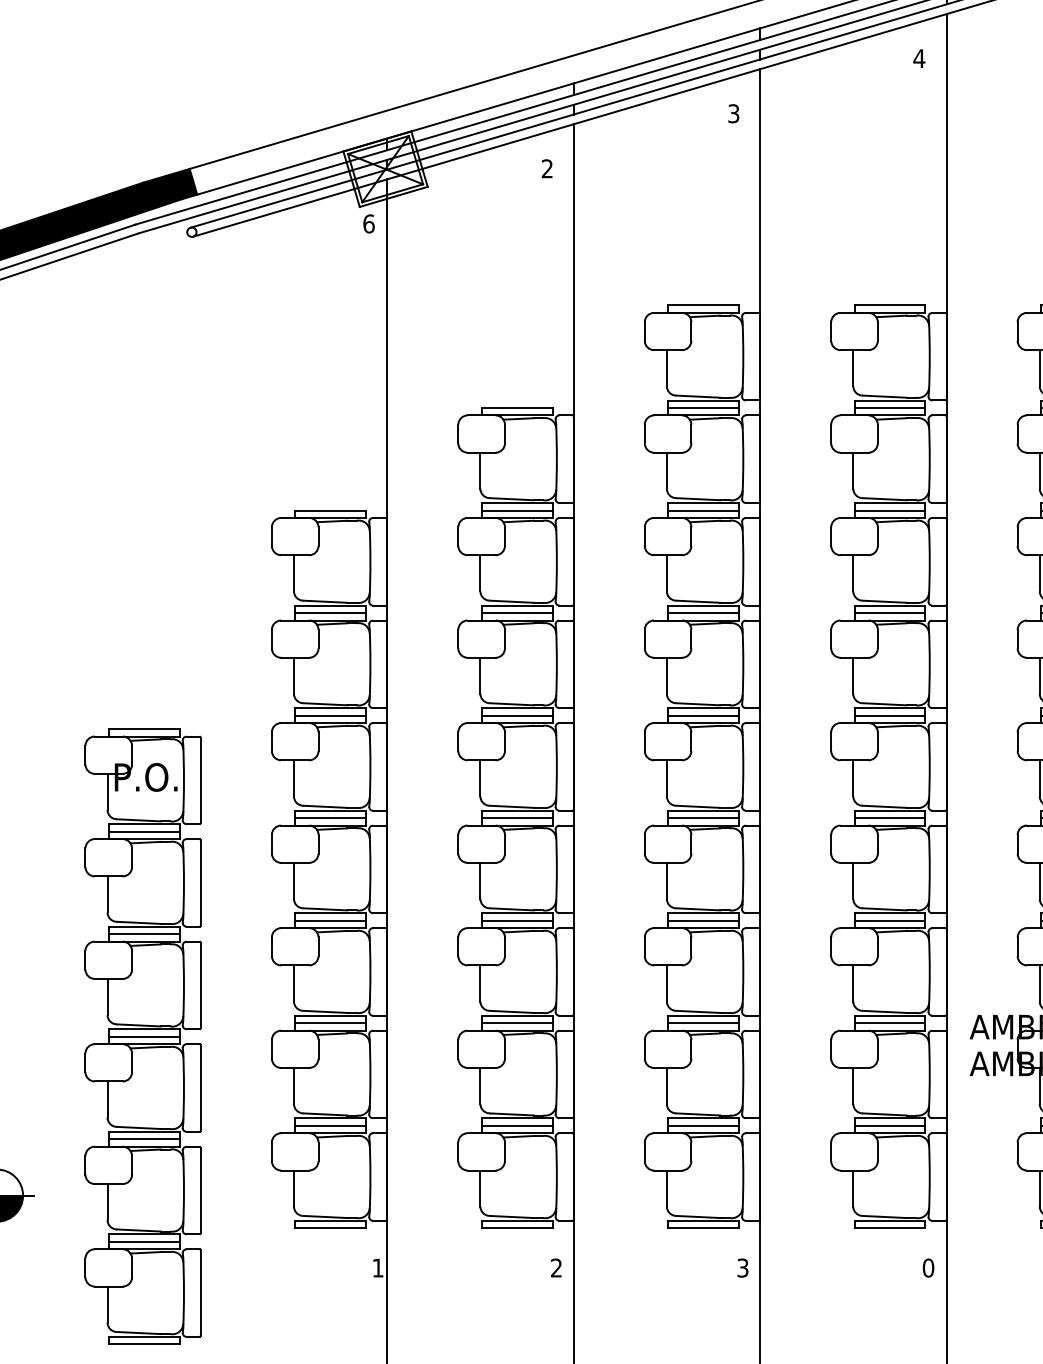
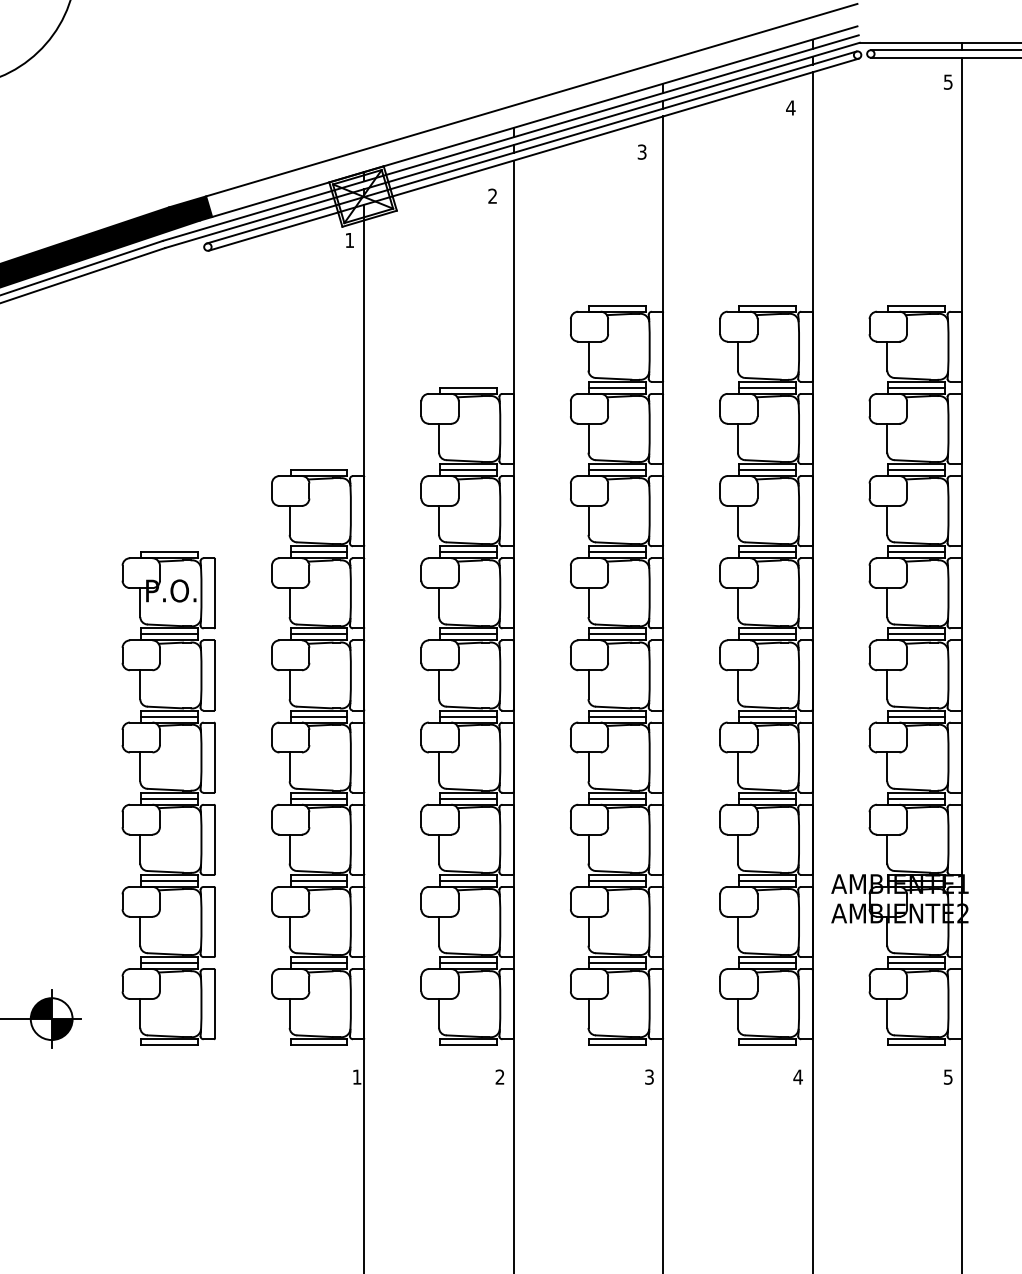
text: (368, 224) -> (349, 240), 6 -> 1
part: (142, 1036) -> (168, 798), moved
text: (927, 1267) -> (797, 1076), 0 -> 4

